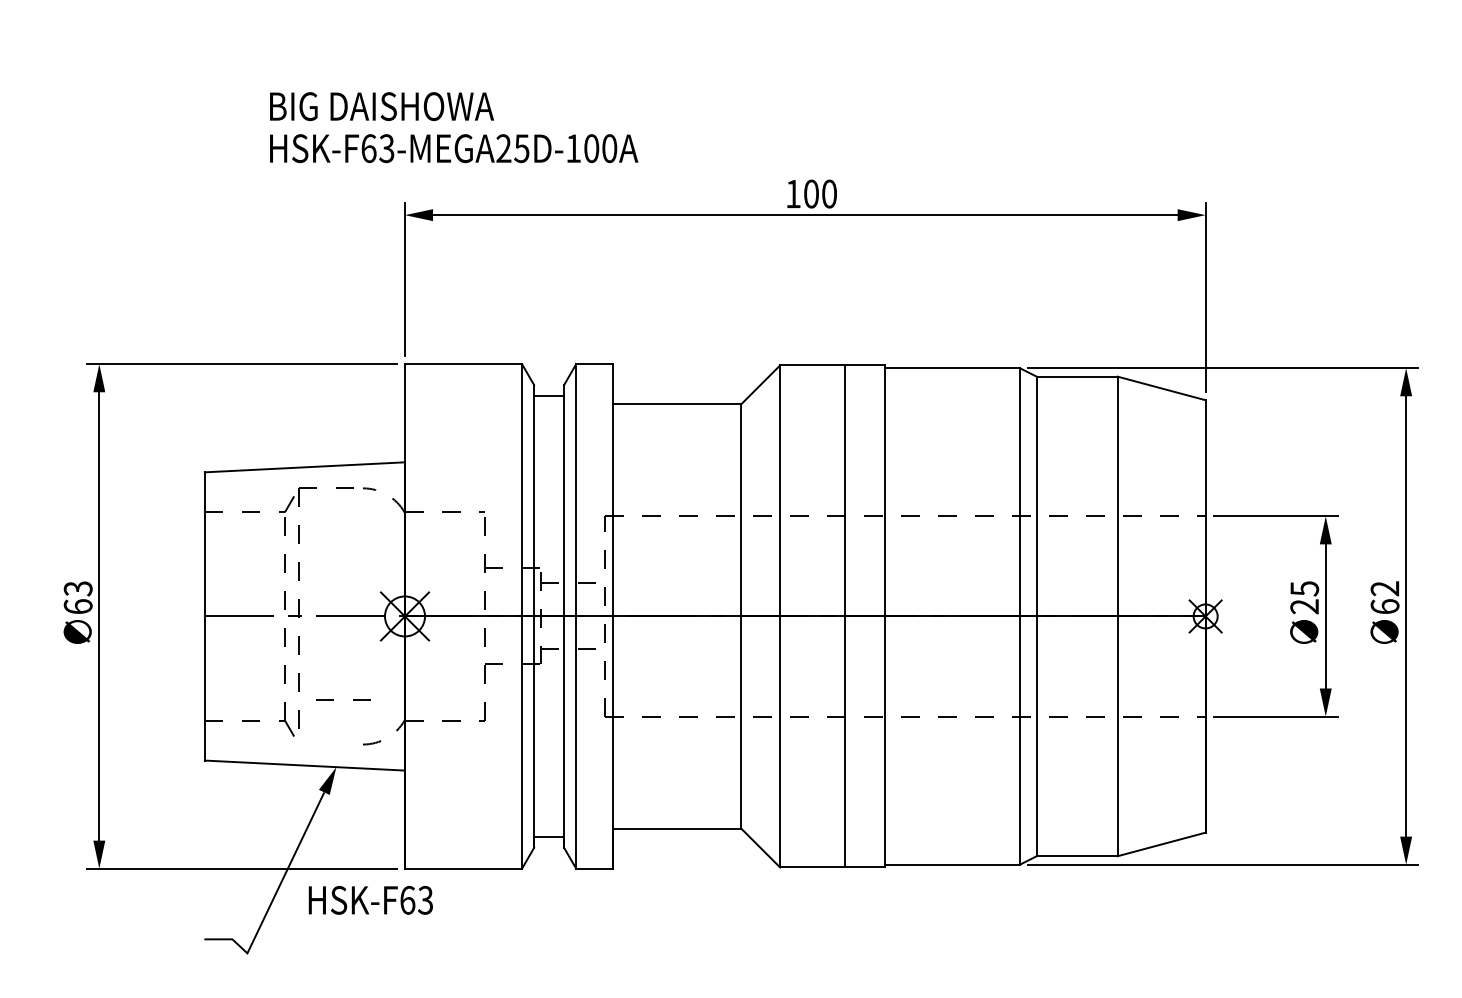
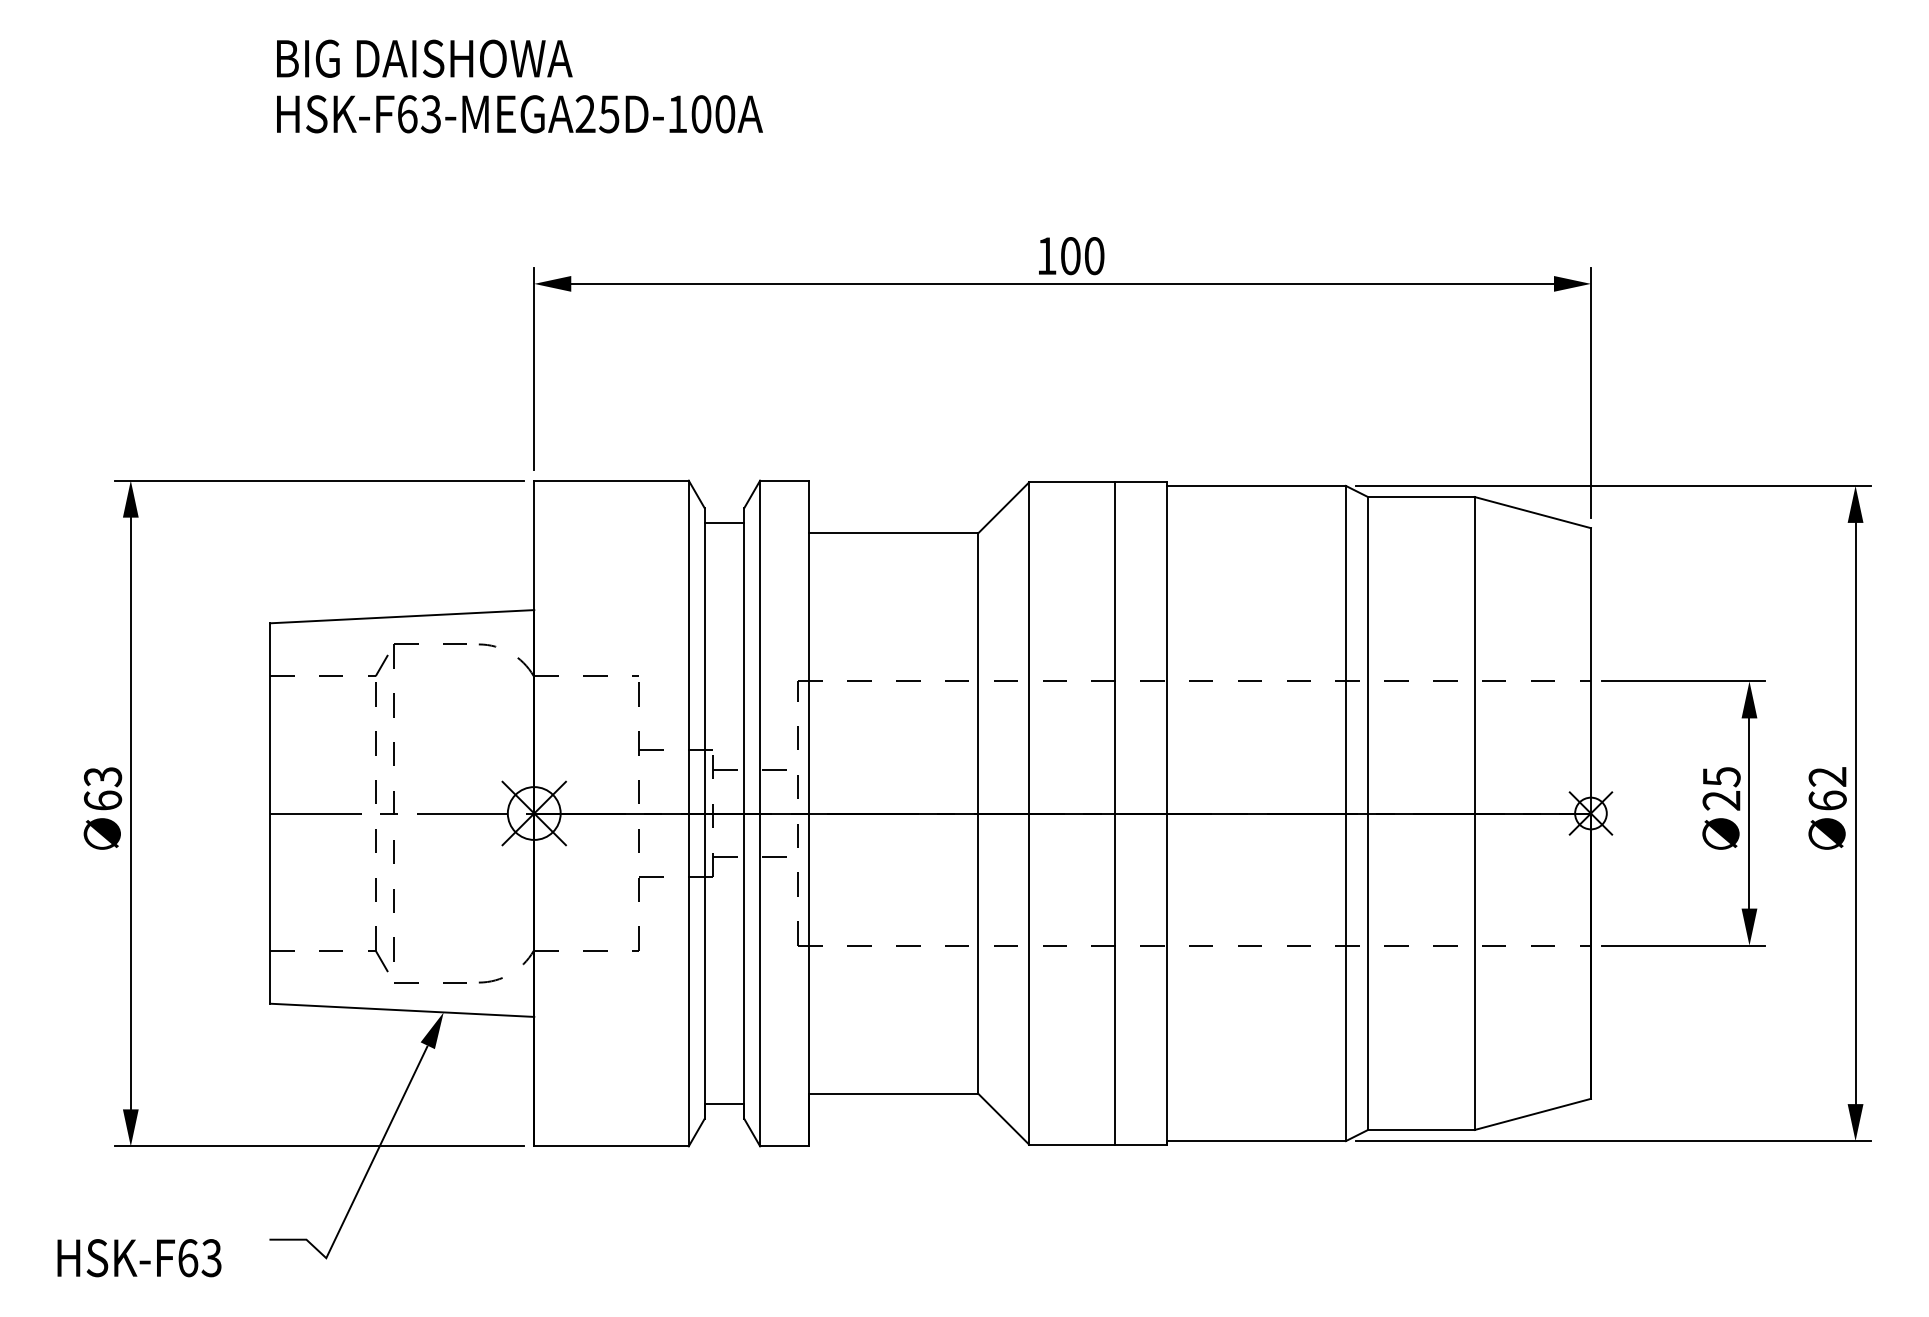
text: (454, 127) -> (520, 86), moved
line: (333, 699) -> (417, 982), moved
text: (370, 899) -> (138, 1257), moved

